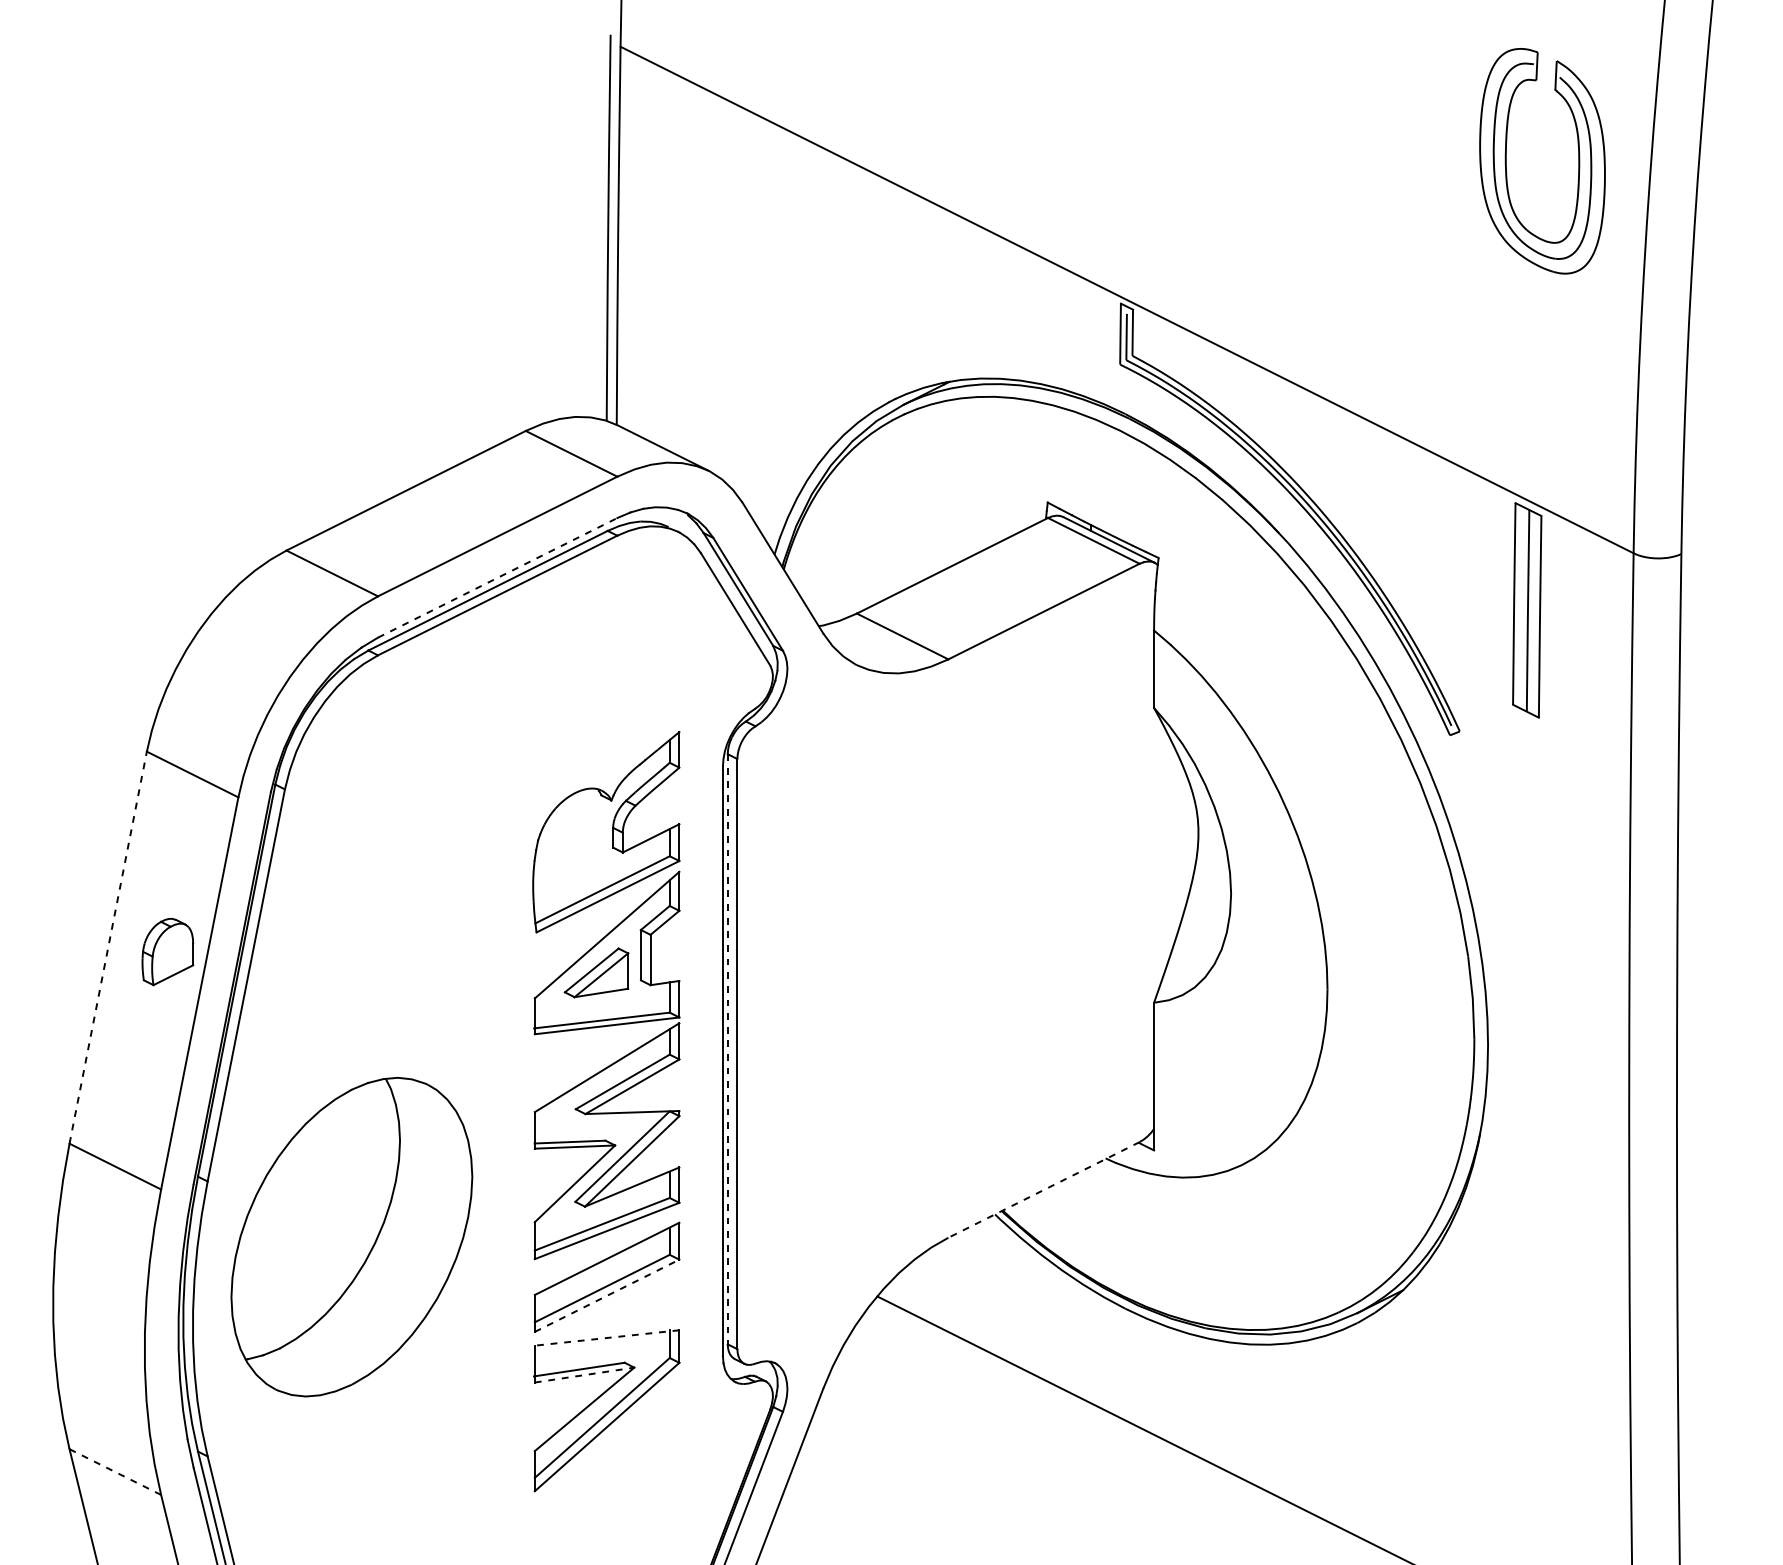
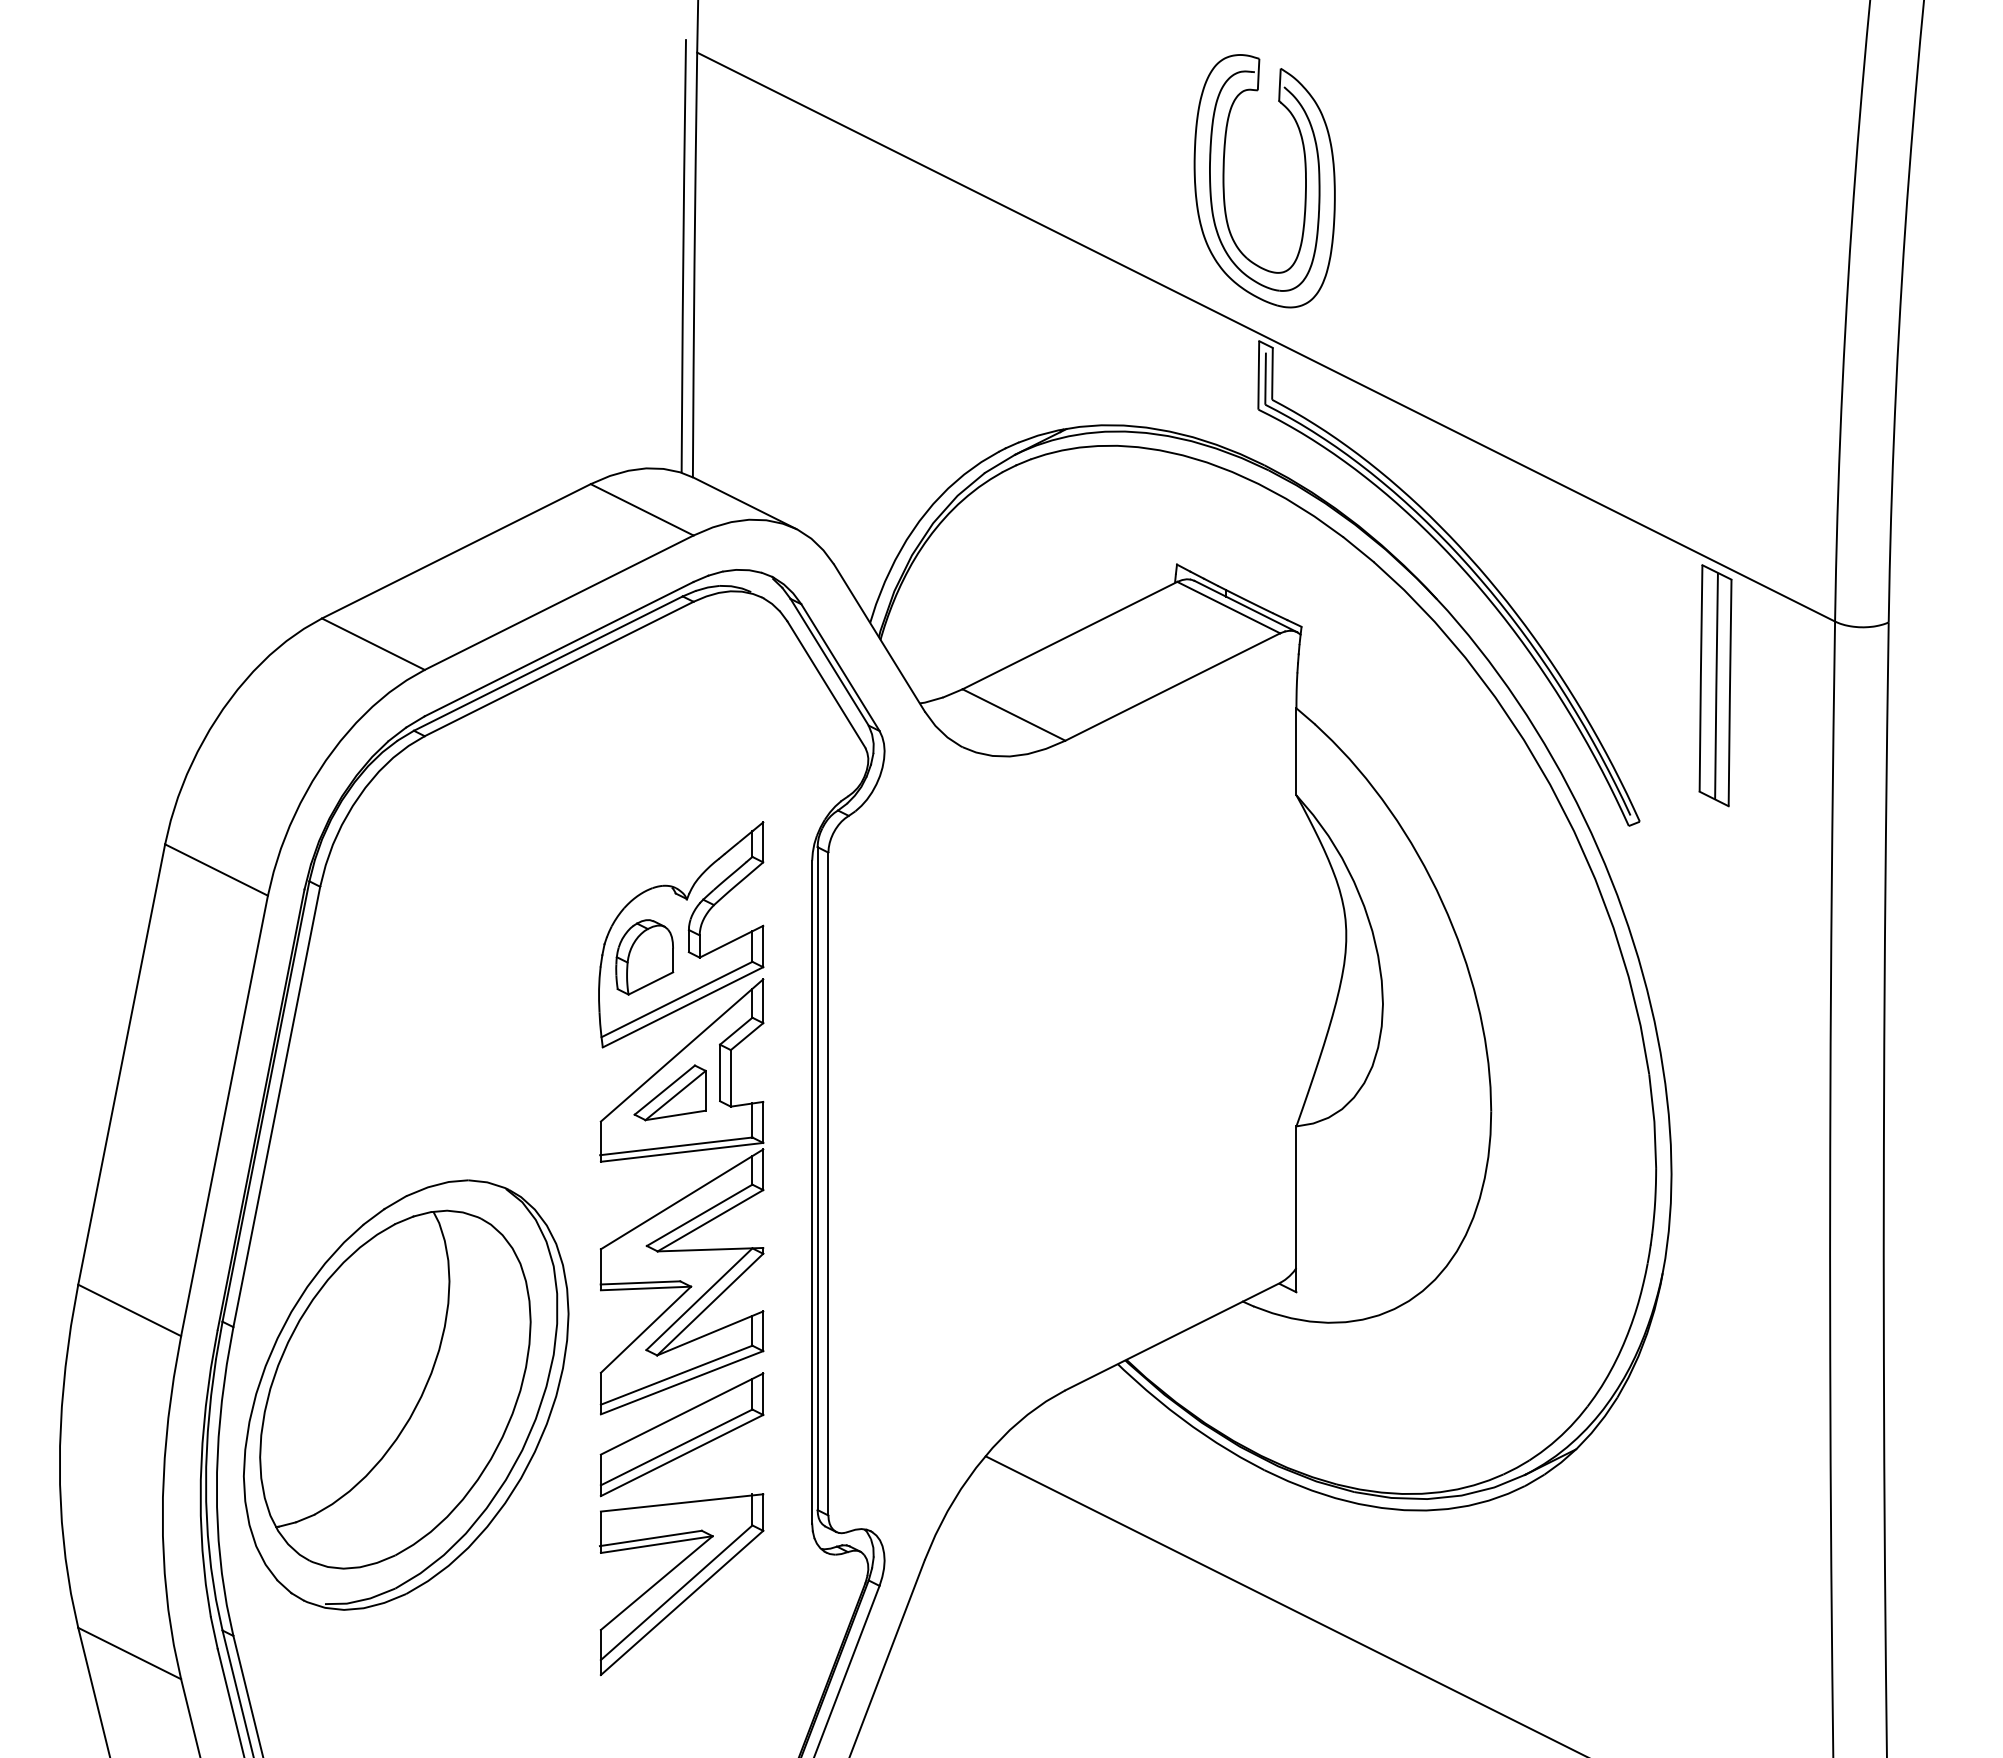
part: (1506, 161) -> (1224, 181), moved
line: (497, 577) -> (559, 648), dashed -> solid
line: (108, 947) -> (121, 1064), dashed -> solid
part: (167, 952) -> (644, 957), moved
line: (727, 1050) -> (817, 1179), dashed -> solid
line: (1043, 1189) -> (1172, 1336), dashed -> solid
part: (361, 1241) -> (406, 1394), added
line: (607, 1295) -> (682, 1455), dashed -> solid
line: (607, 1337) -> (682, 1502), dashed -> solid
line: (584, 1374) -> (656, 1544), dashed -> solid
line: (115, 1472) -> (129, 1653), dashed -> solid

